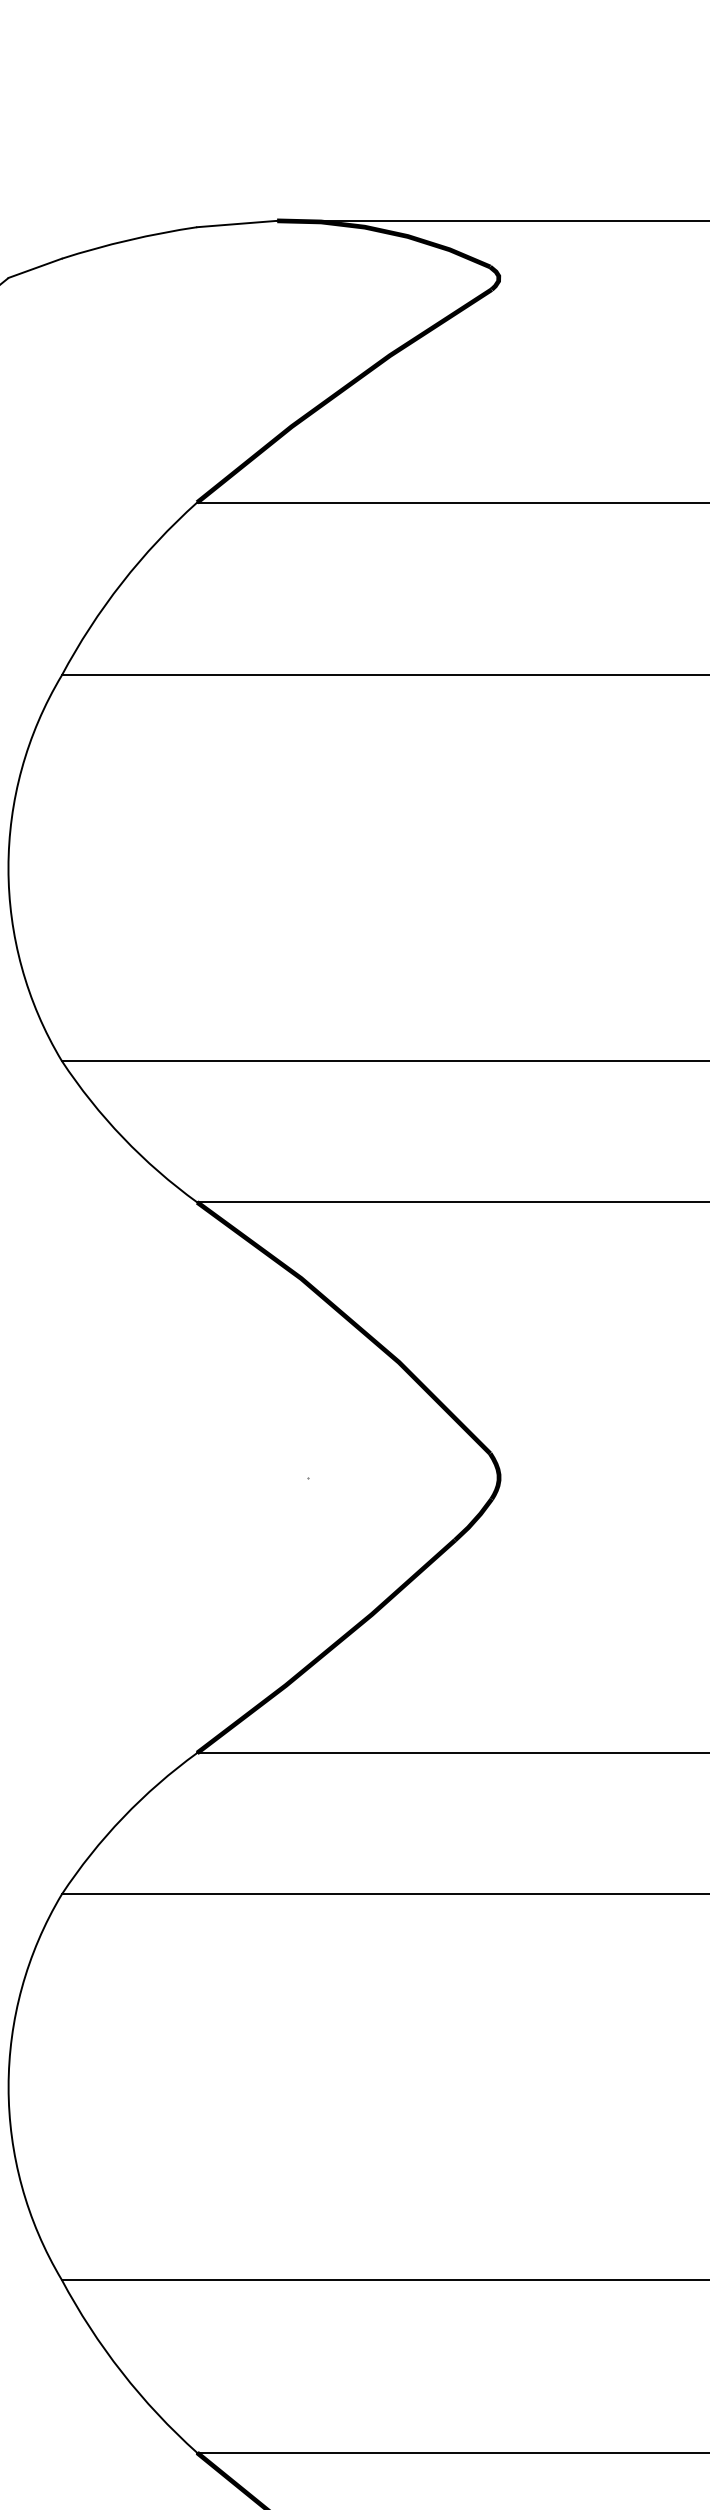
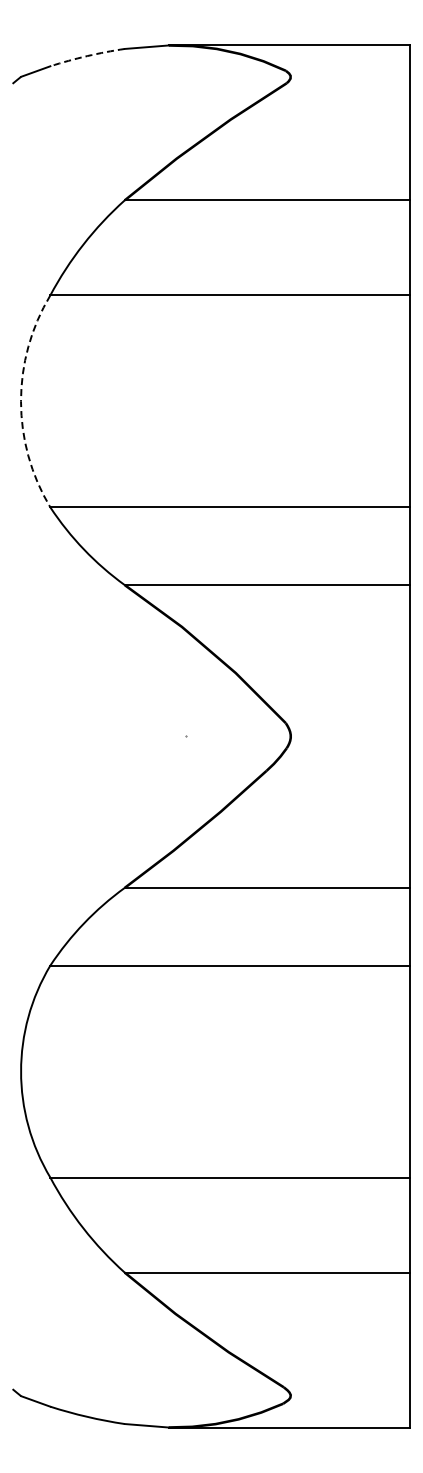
arc: (129, 240) -> (87, 56), solid -> dashed
arc: (9, 868) -> (21, 401), solid -> dashed

